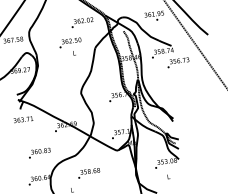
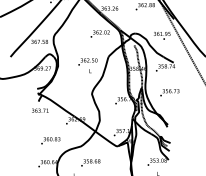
text: (70, 46) -> (87, 65), moved
text: (177, 62) -> (169, 92), moved

